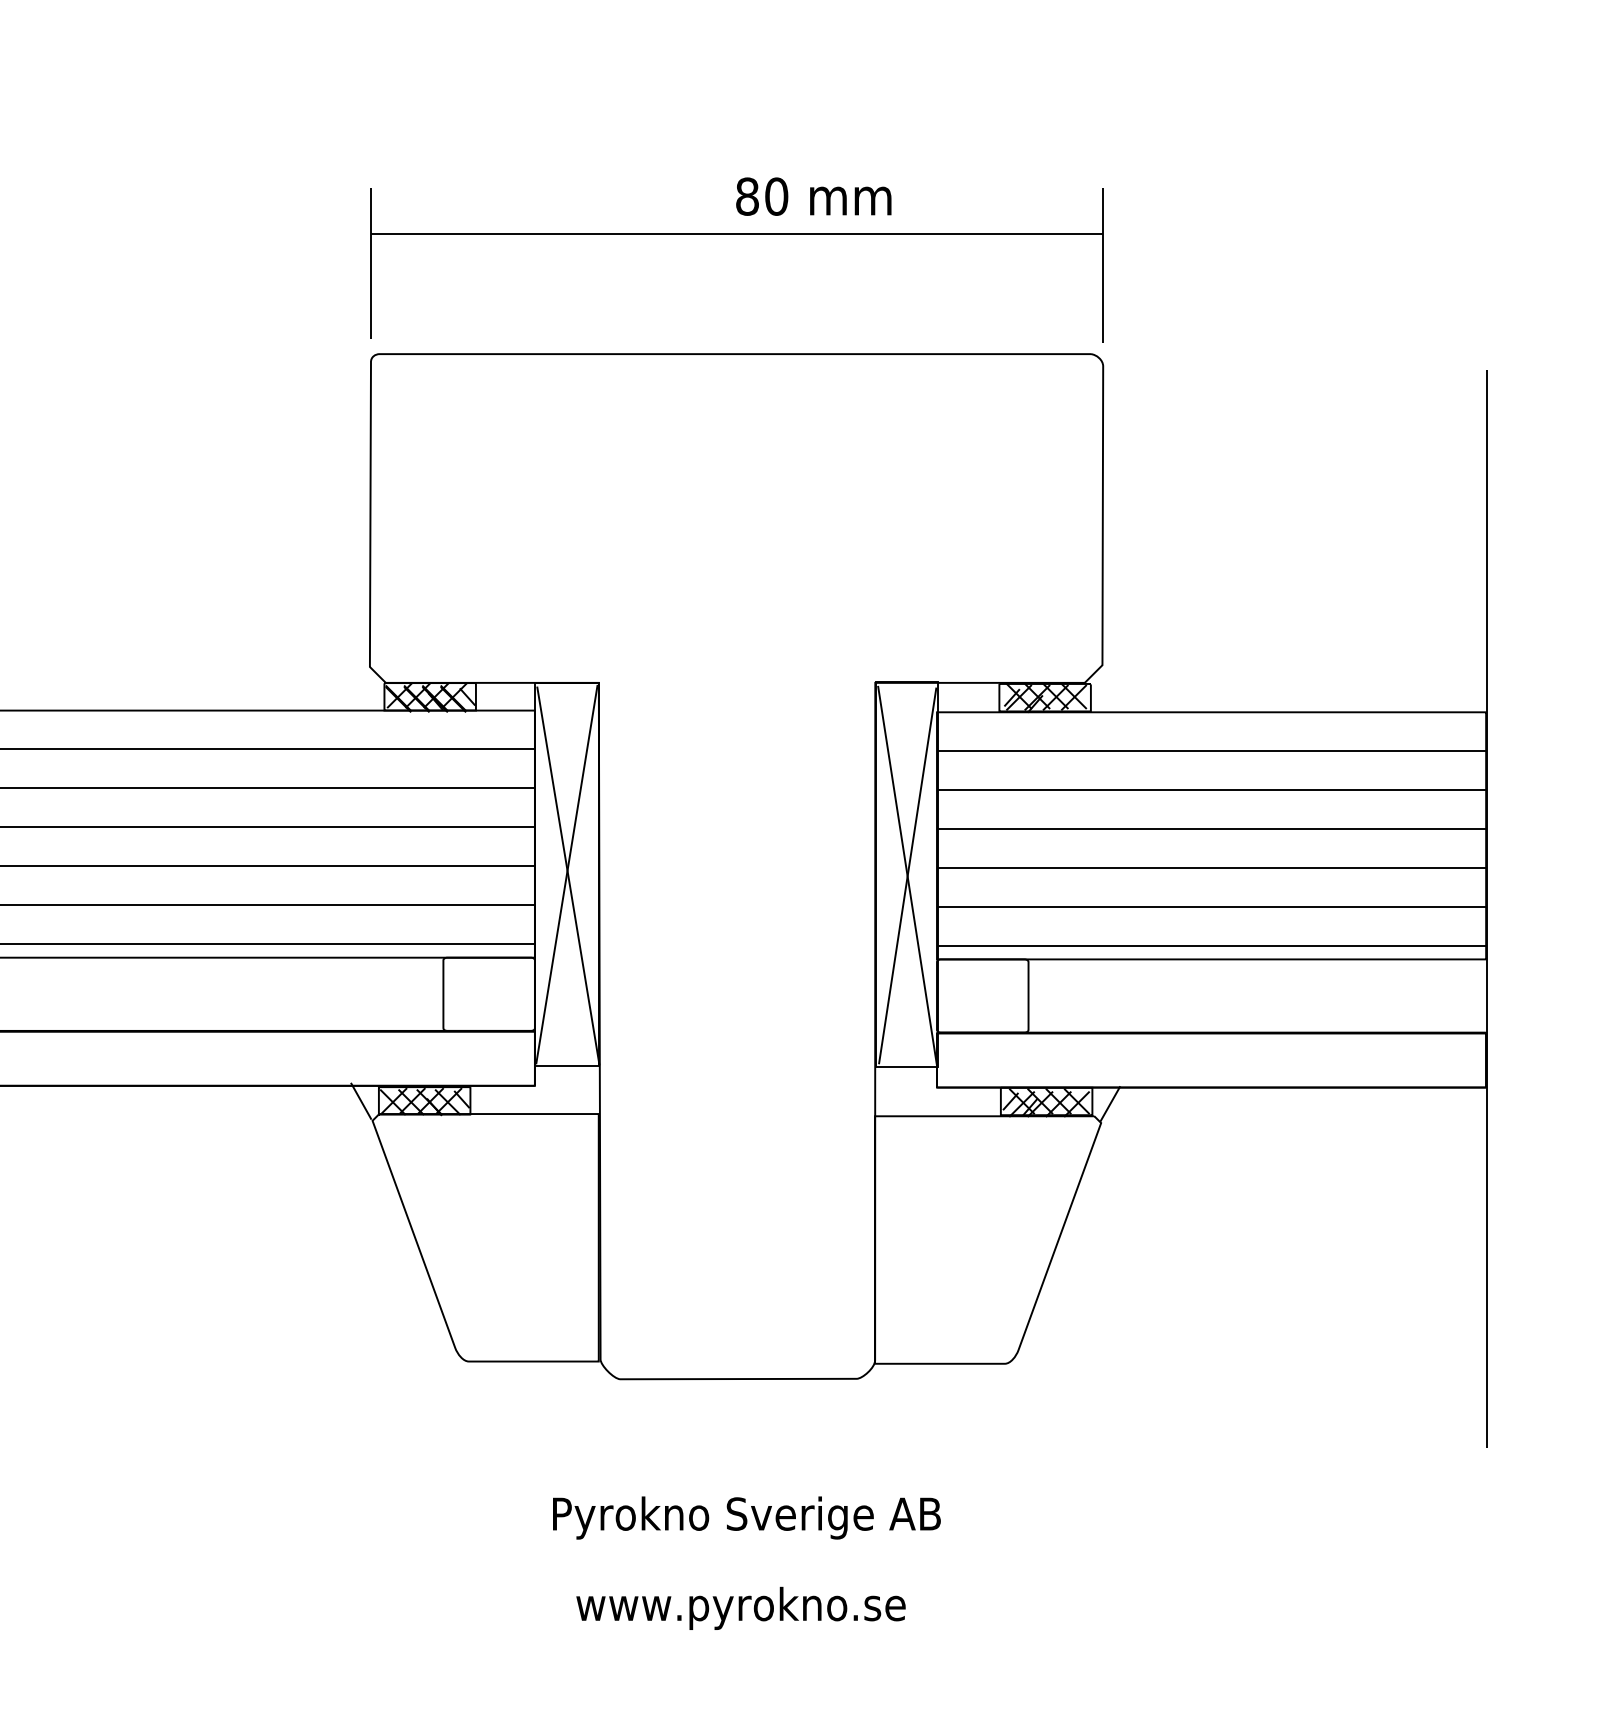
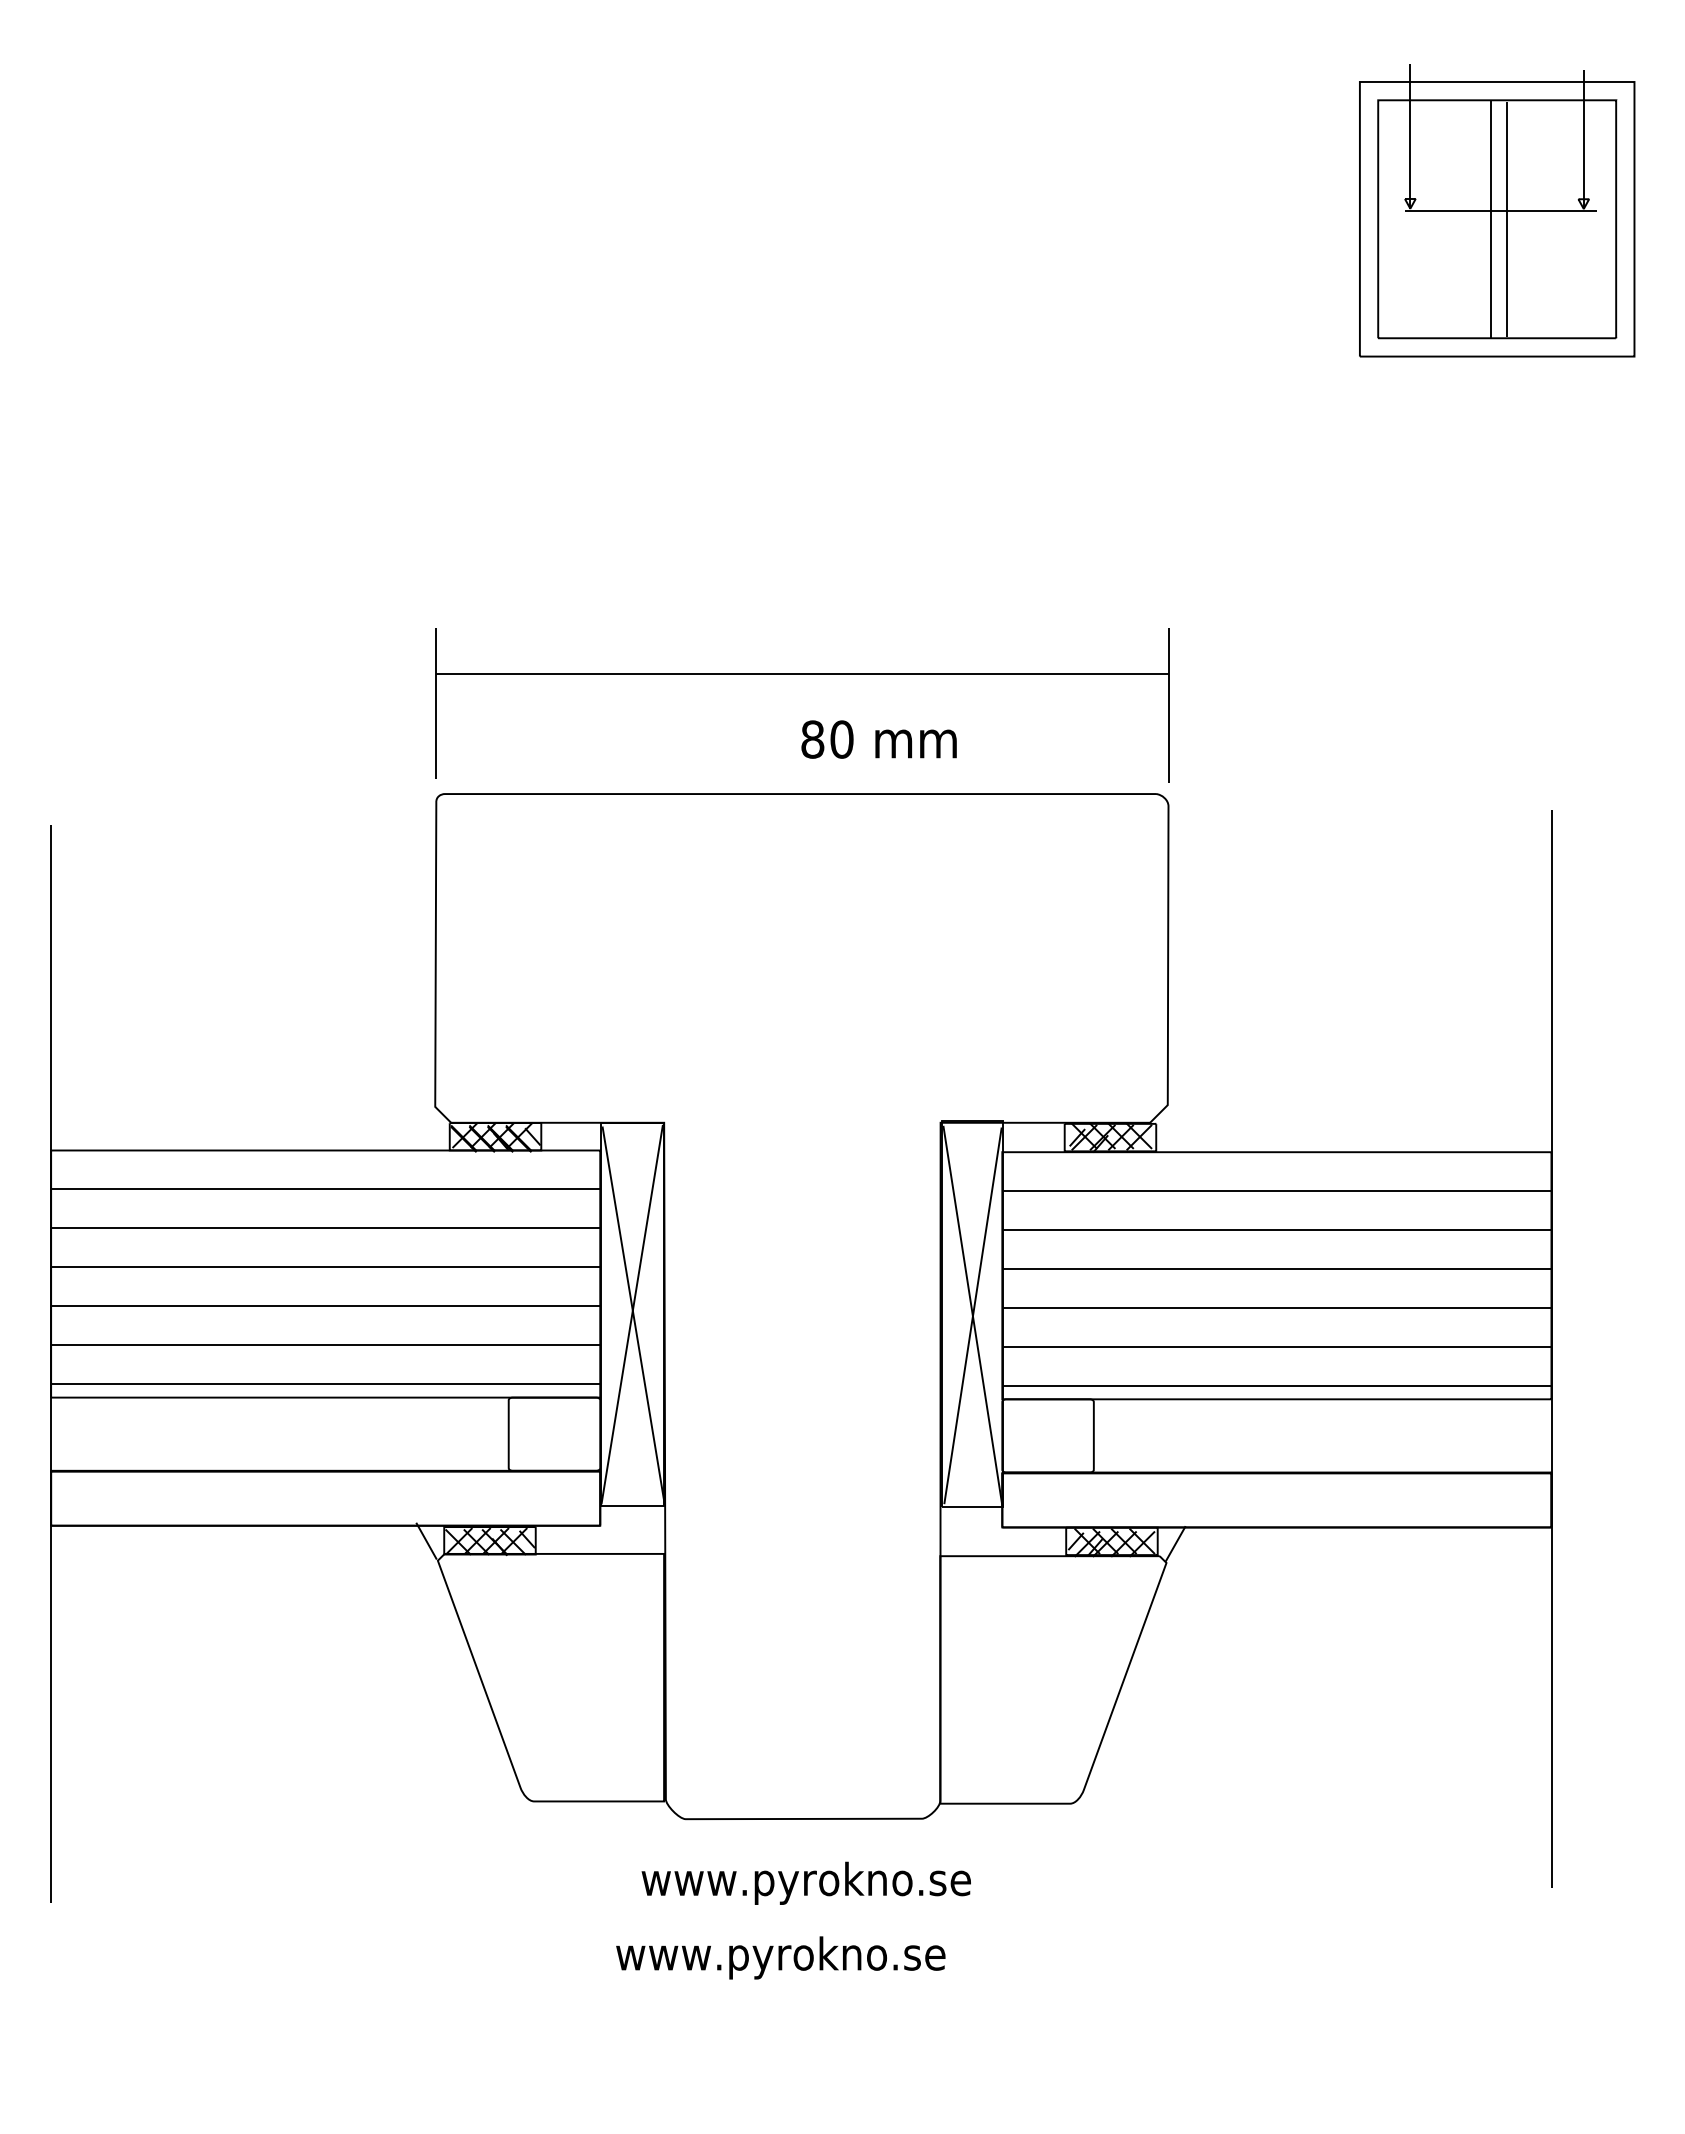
text: (813, 196) -> (878, 739), moved
text: (746, 1517) -> (811, 1957), Pyrokno Sverige AB -> www.pyrokno.se
text: (740, 1607) -> (805, 1882), moved

